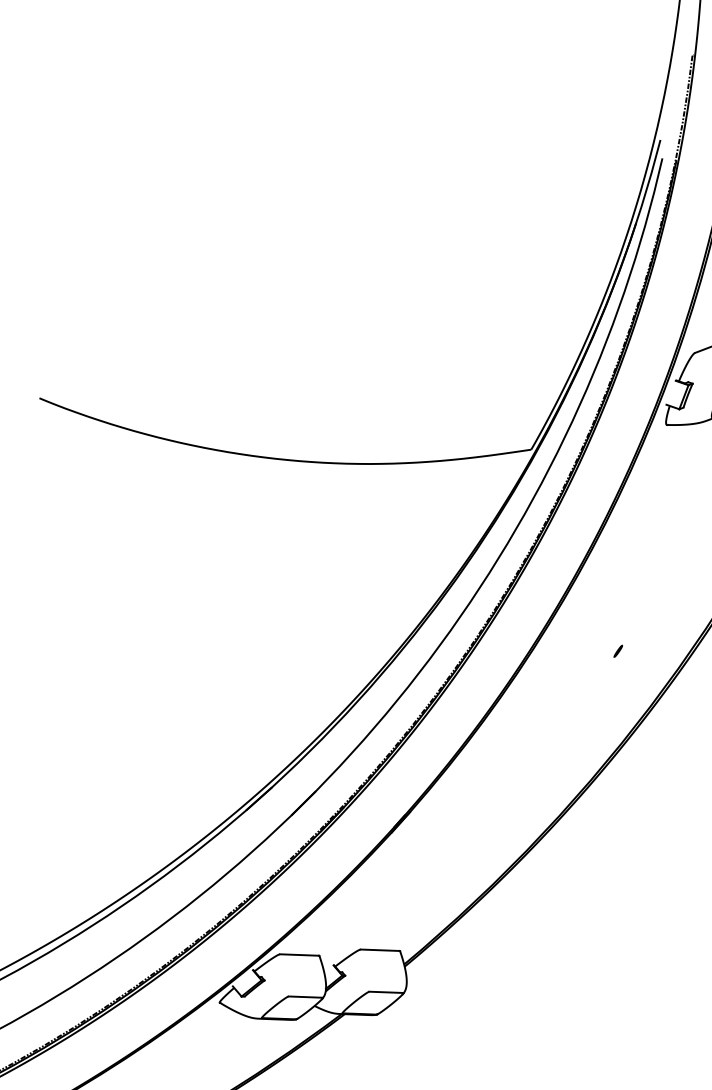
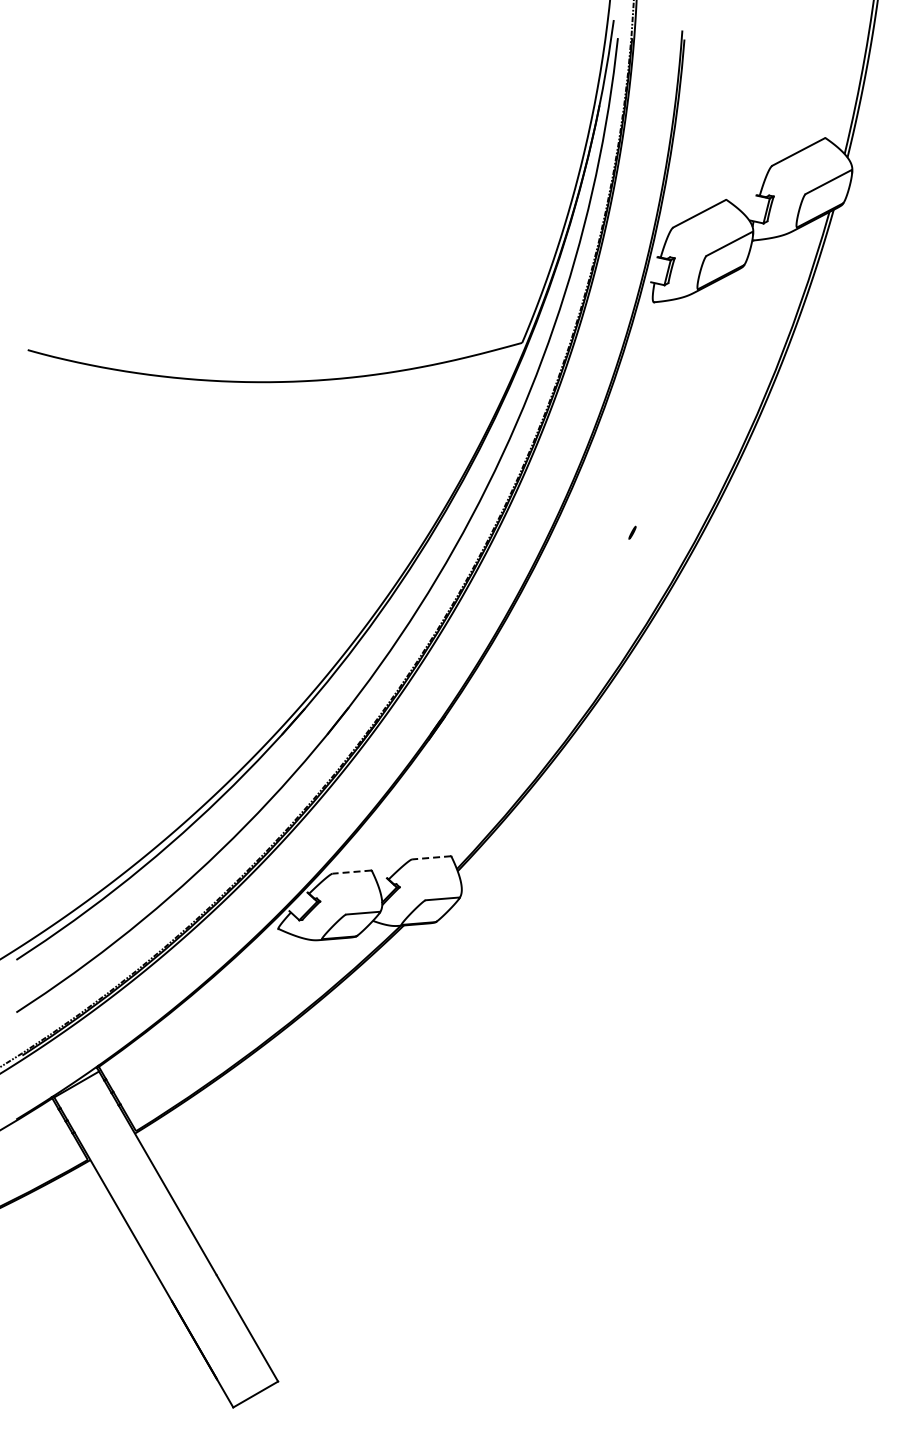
line: (380, 949) -> (431, 857), solid -> dashed
line: (300, 955) -> (352, 872), solid -> dashed

